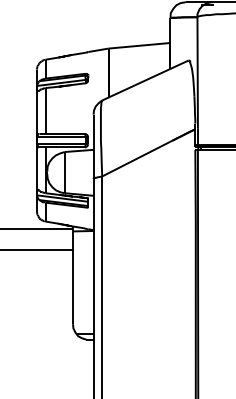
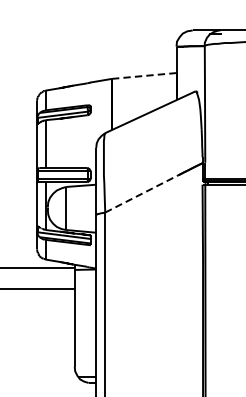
line: (140, 45) -> (145, 75), solid -> dashed
line: (137, 158) -> (142, 193), solid -> dashed

